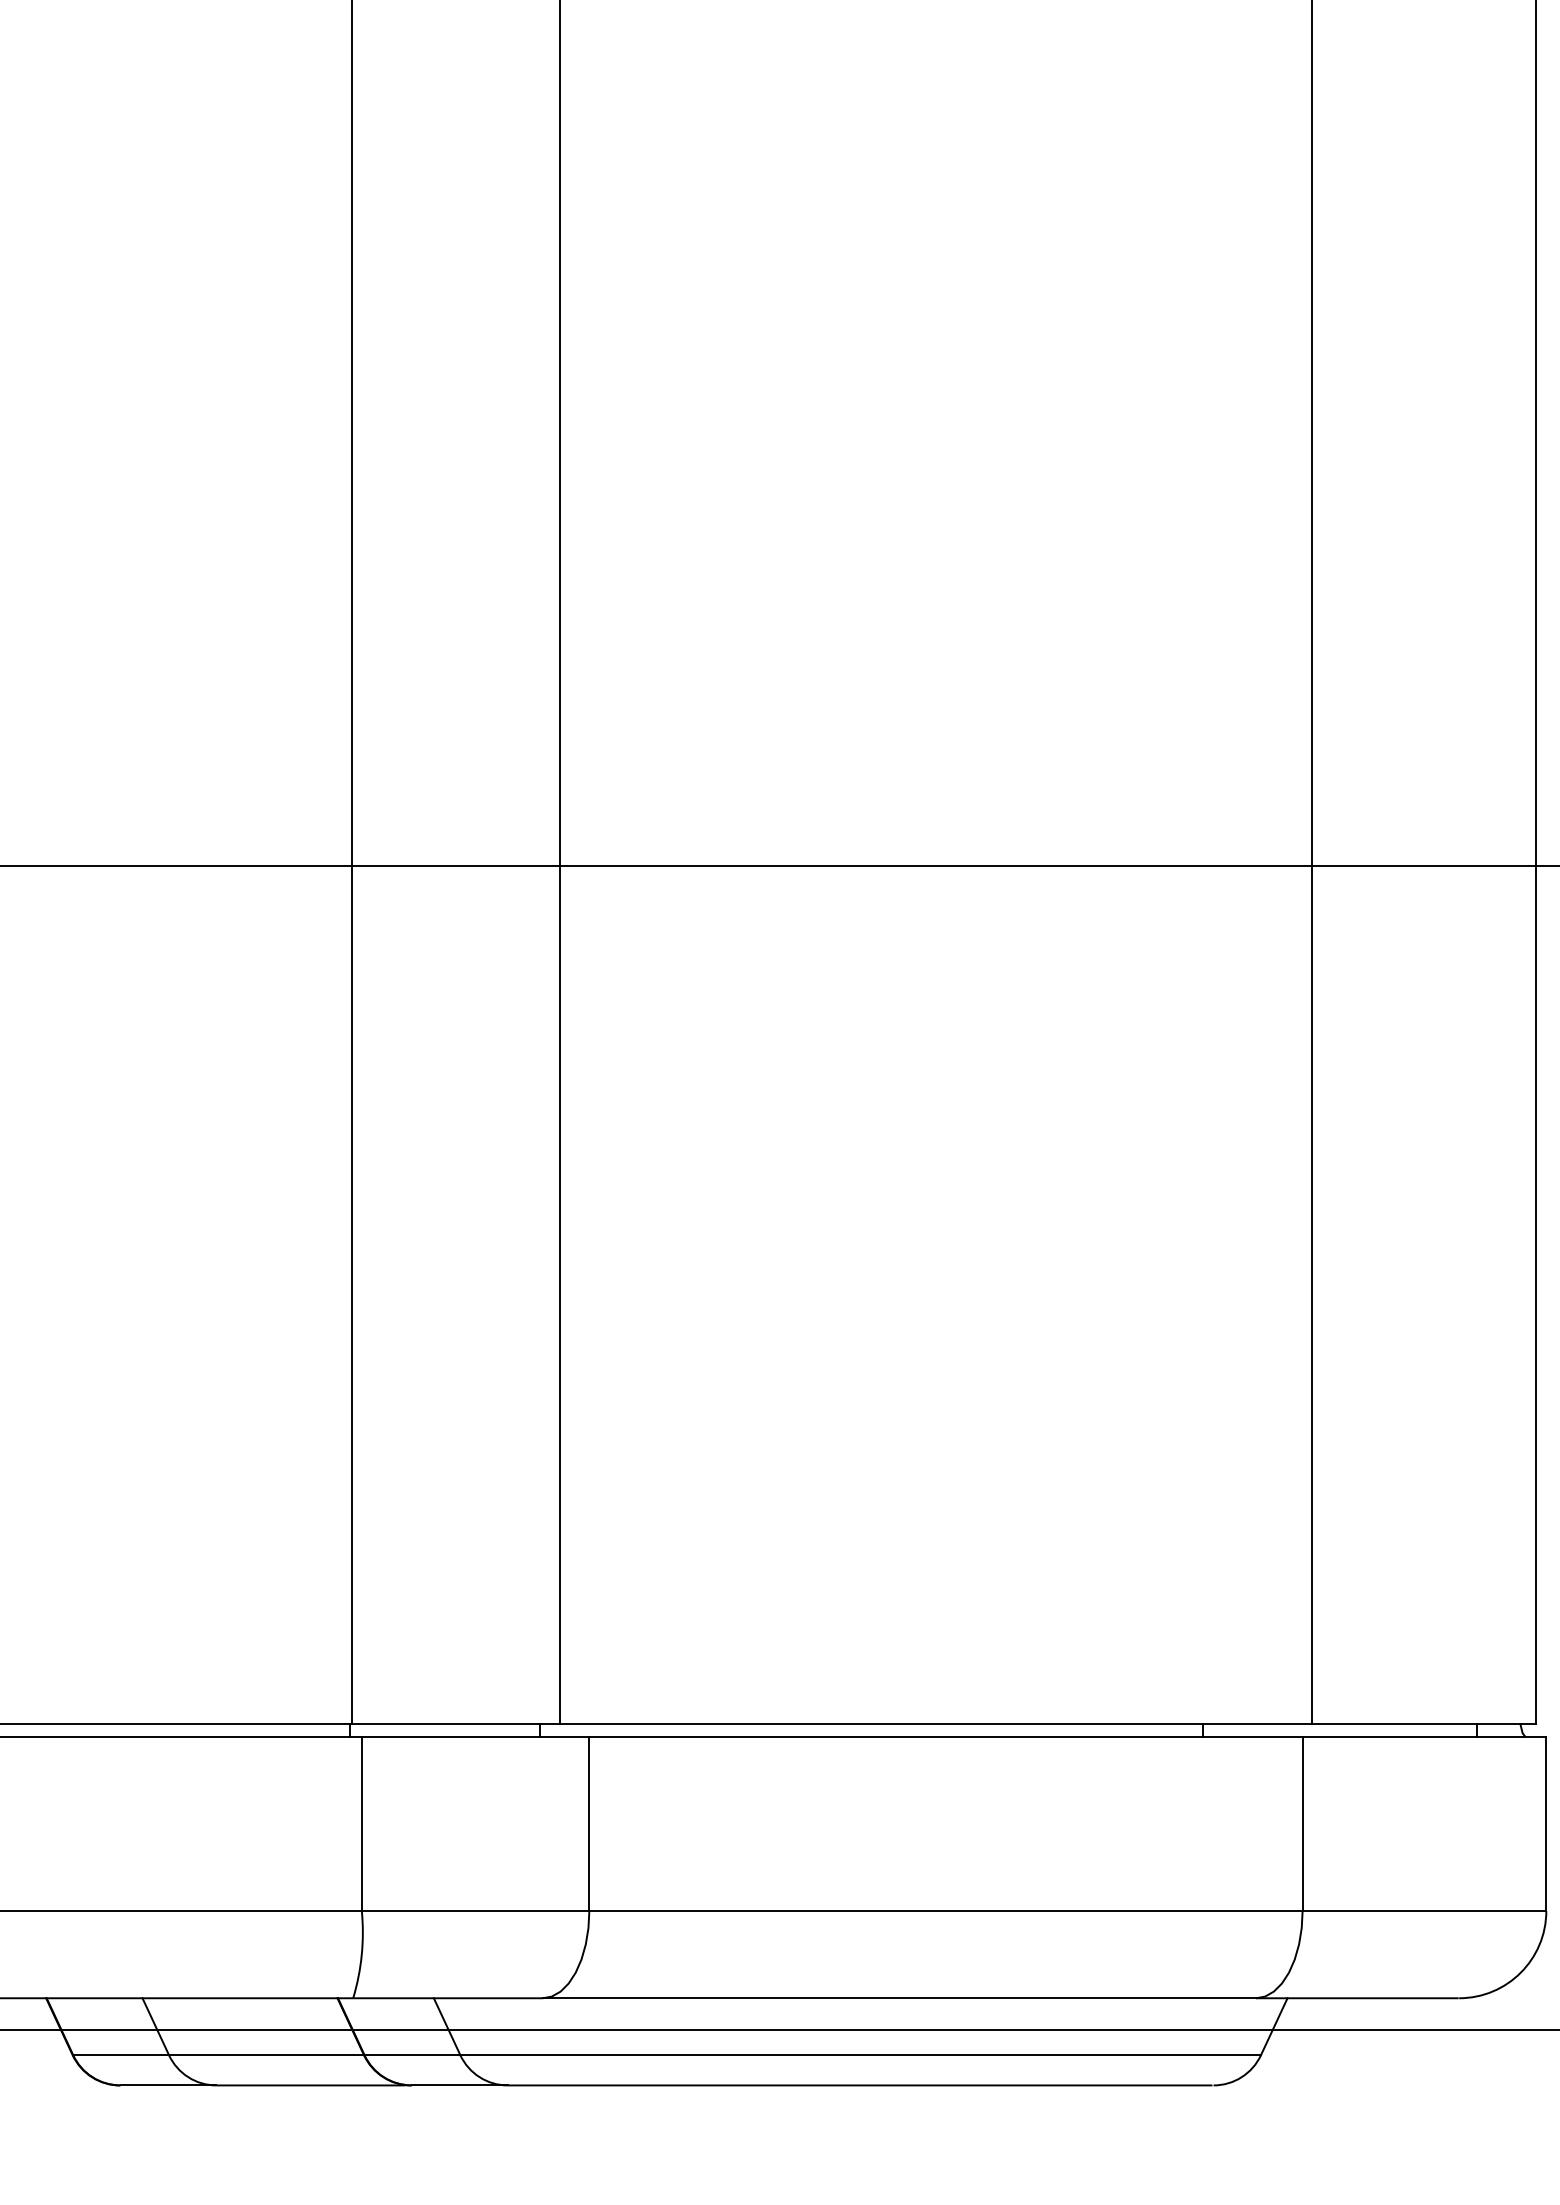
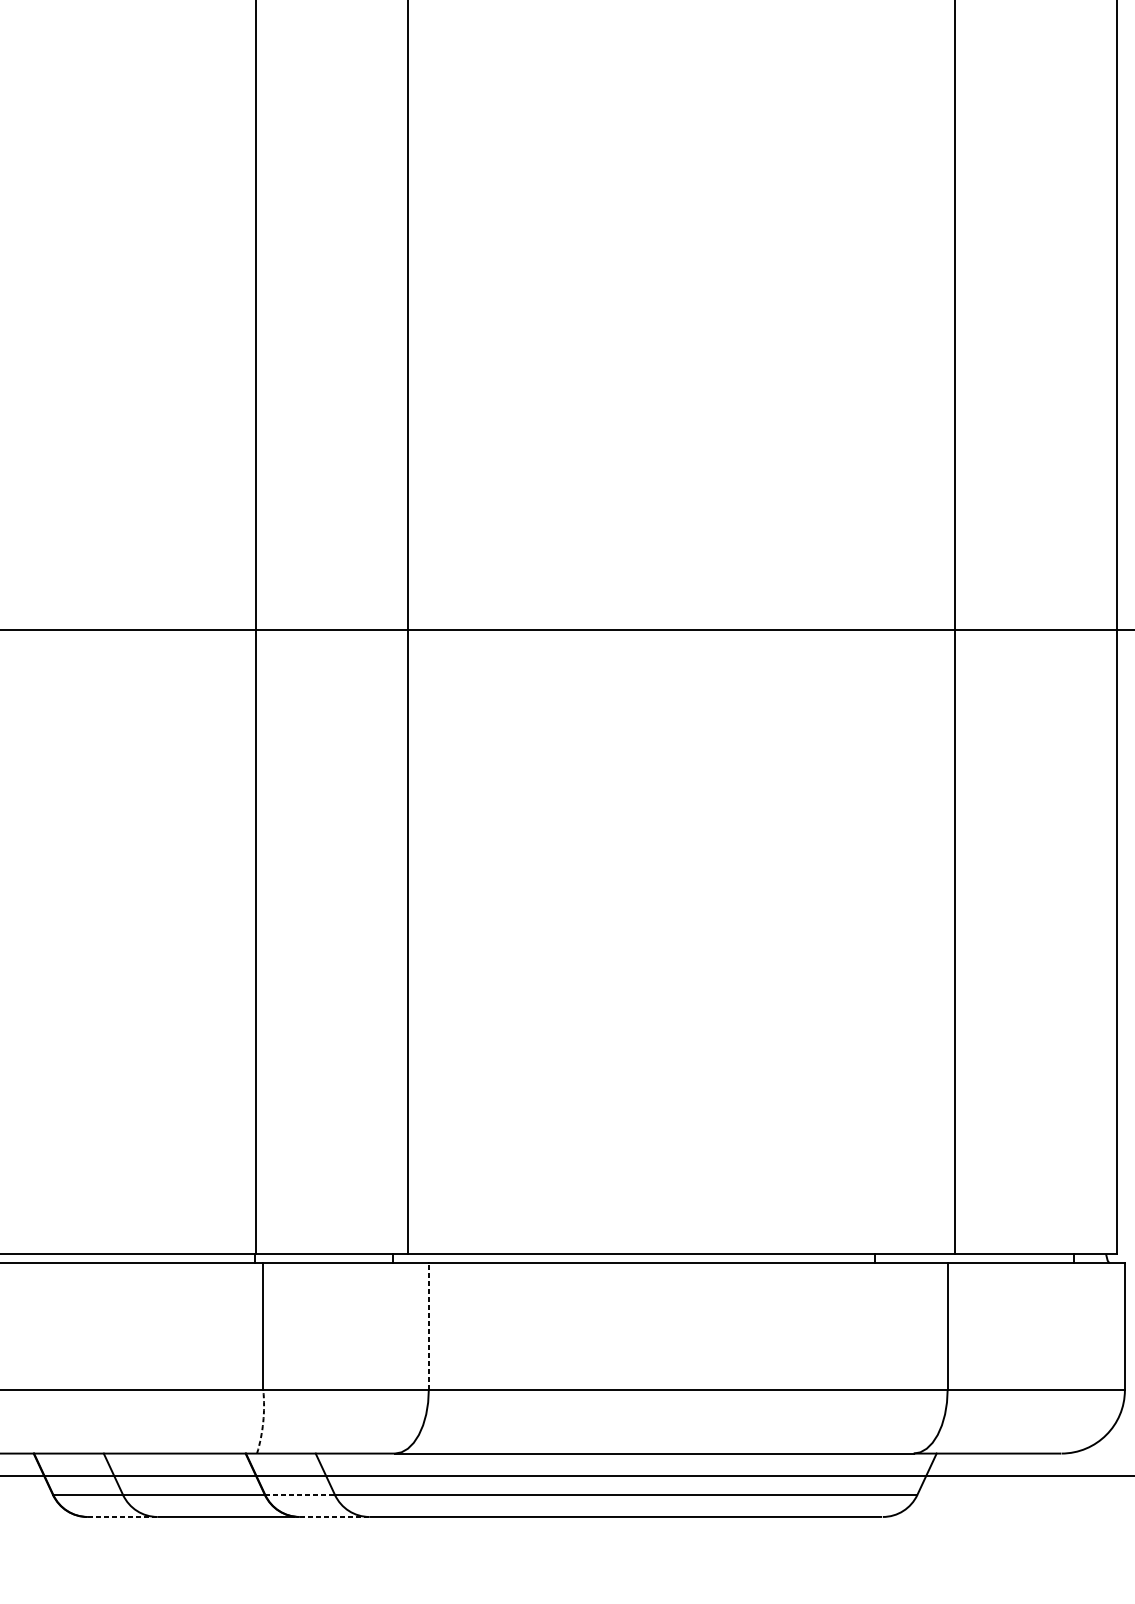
line: (589, 1823) -> (428, 1326), solid -> dashed
arc: (361, 1955) -> (263, 1422), solid -> dashed
line: (412, 2055) -> (300, 1495), solid -> dashed
line: (168, 2085) -> (122, 1517), solid -> dashed
line: (459, 2085) -> (334, 1517), solid -> dashed

